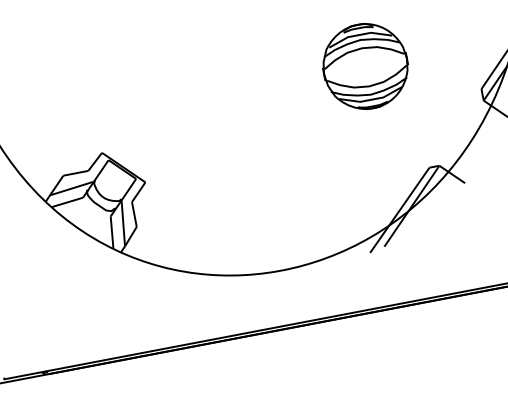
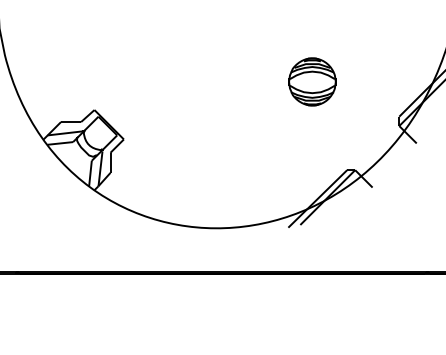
part: (365, 65) -> (312, 81), size x0.7

